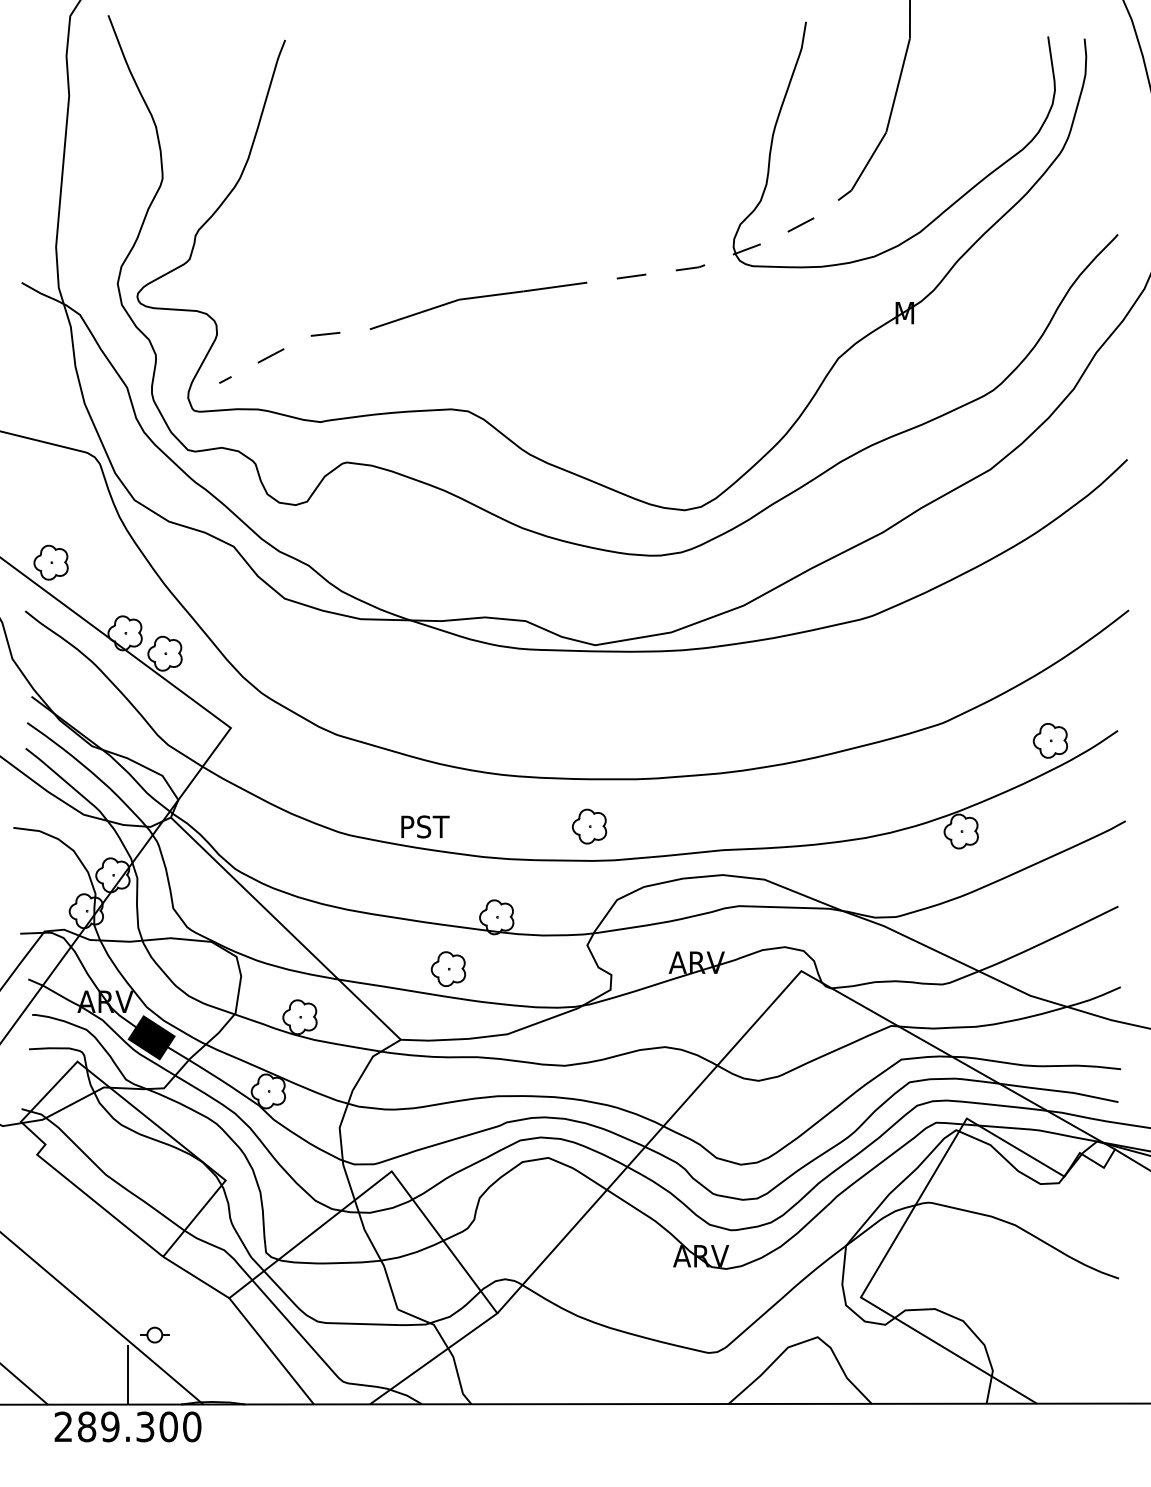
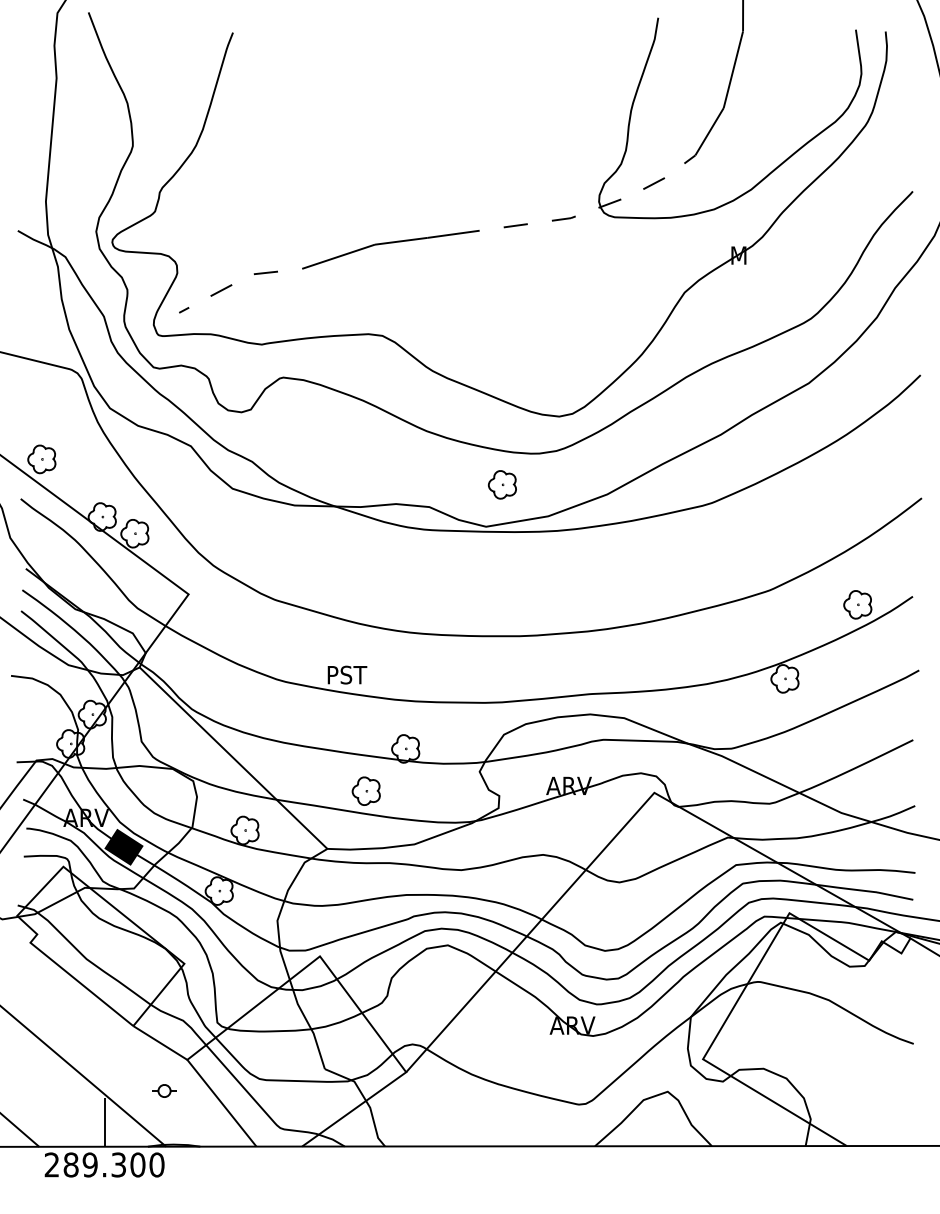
part: (589, 826) -> (502, 484), moved
part: (154, 1334) -> (164, 1090), moved

